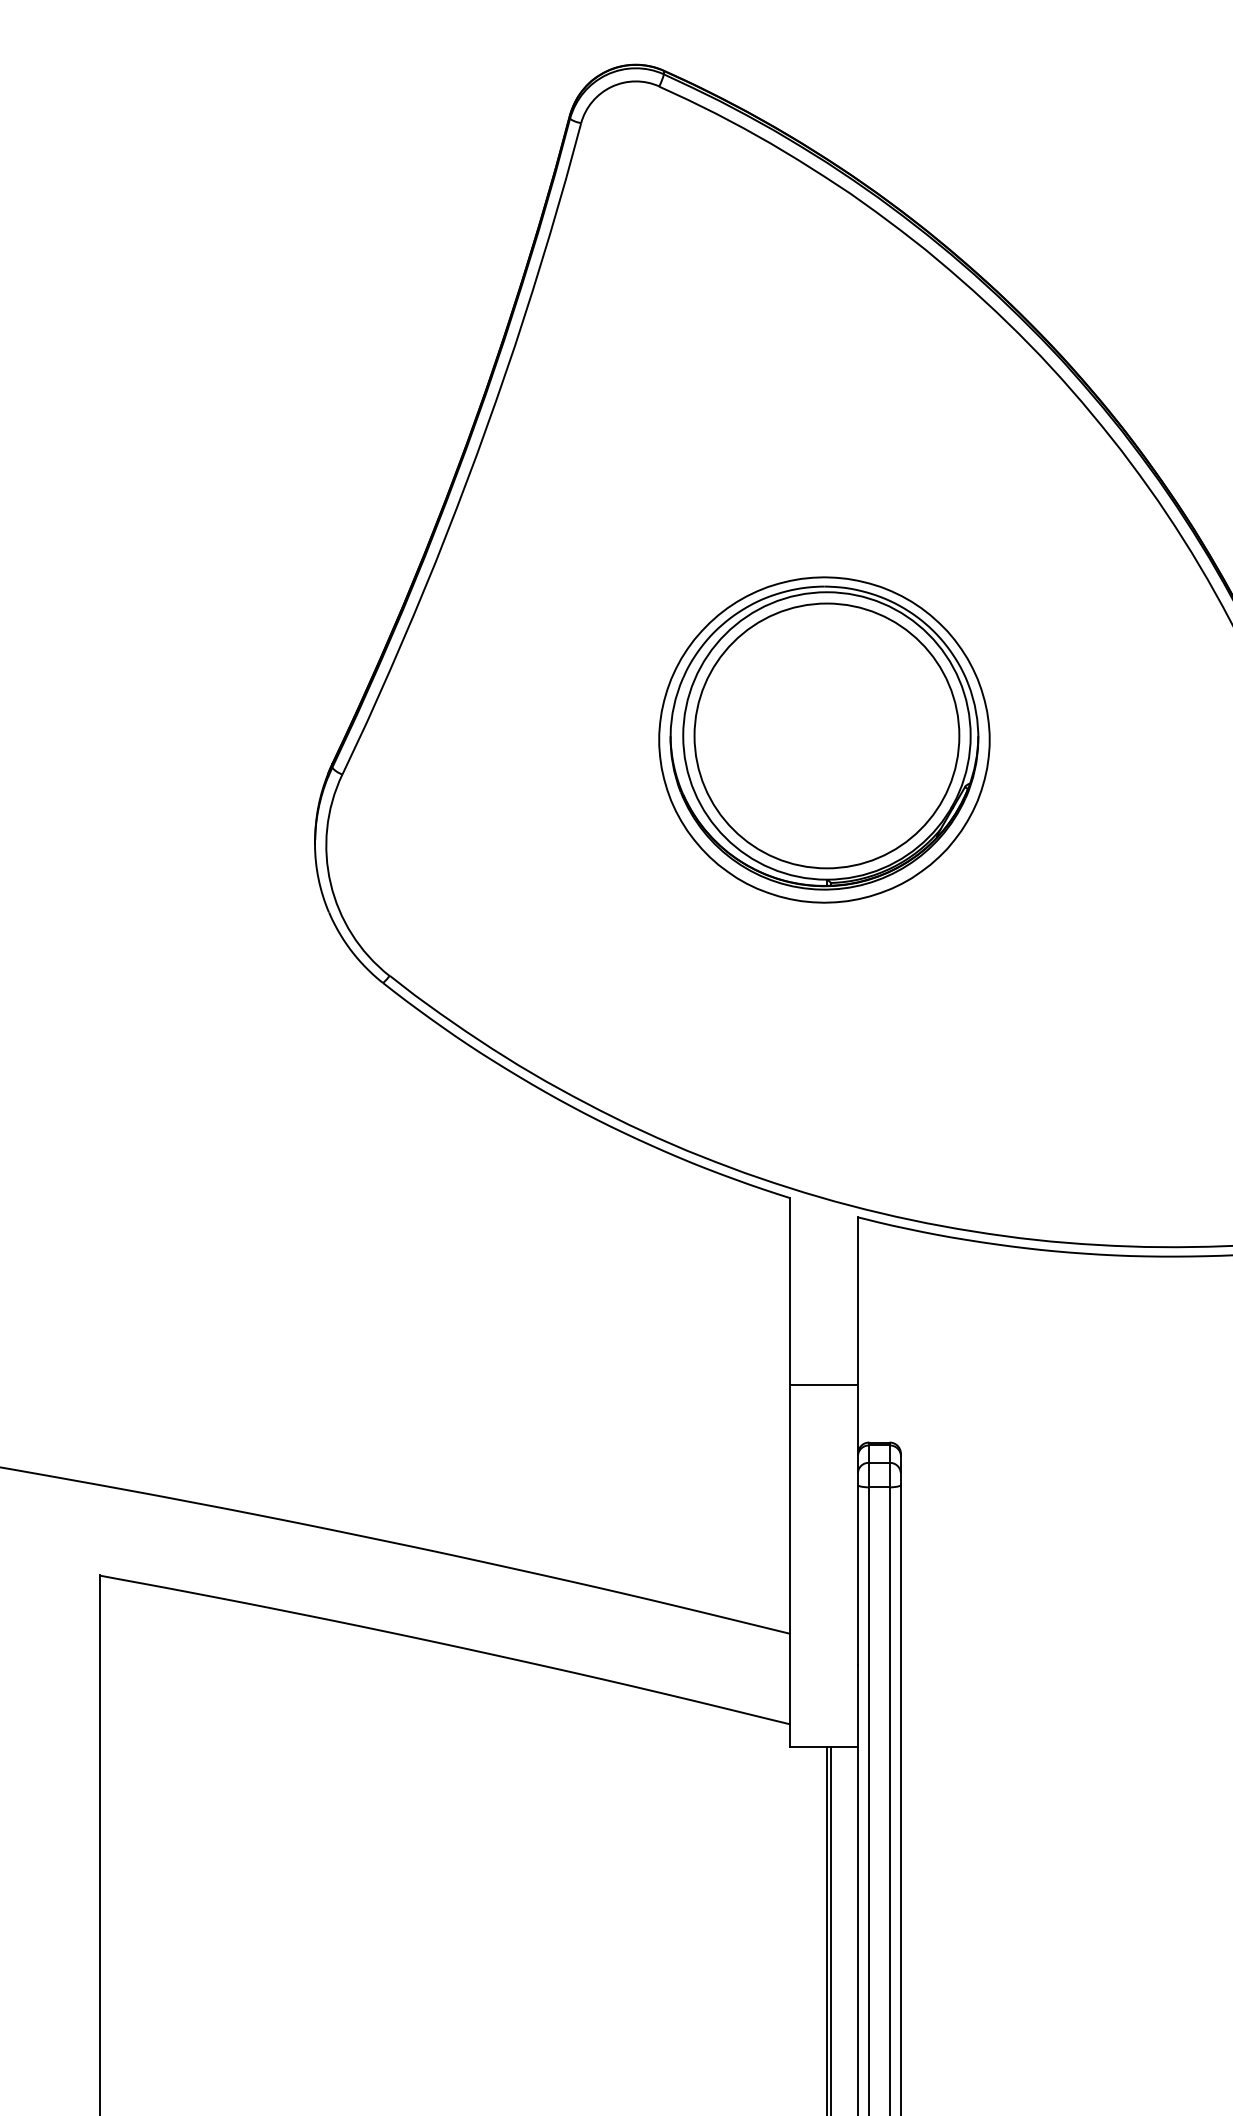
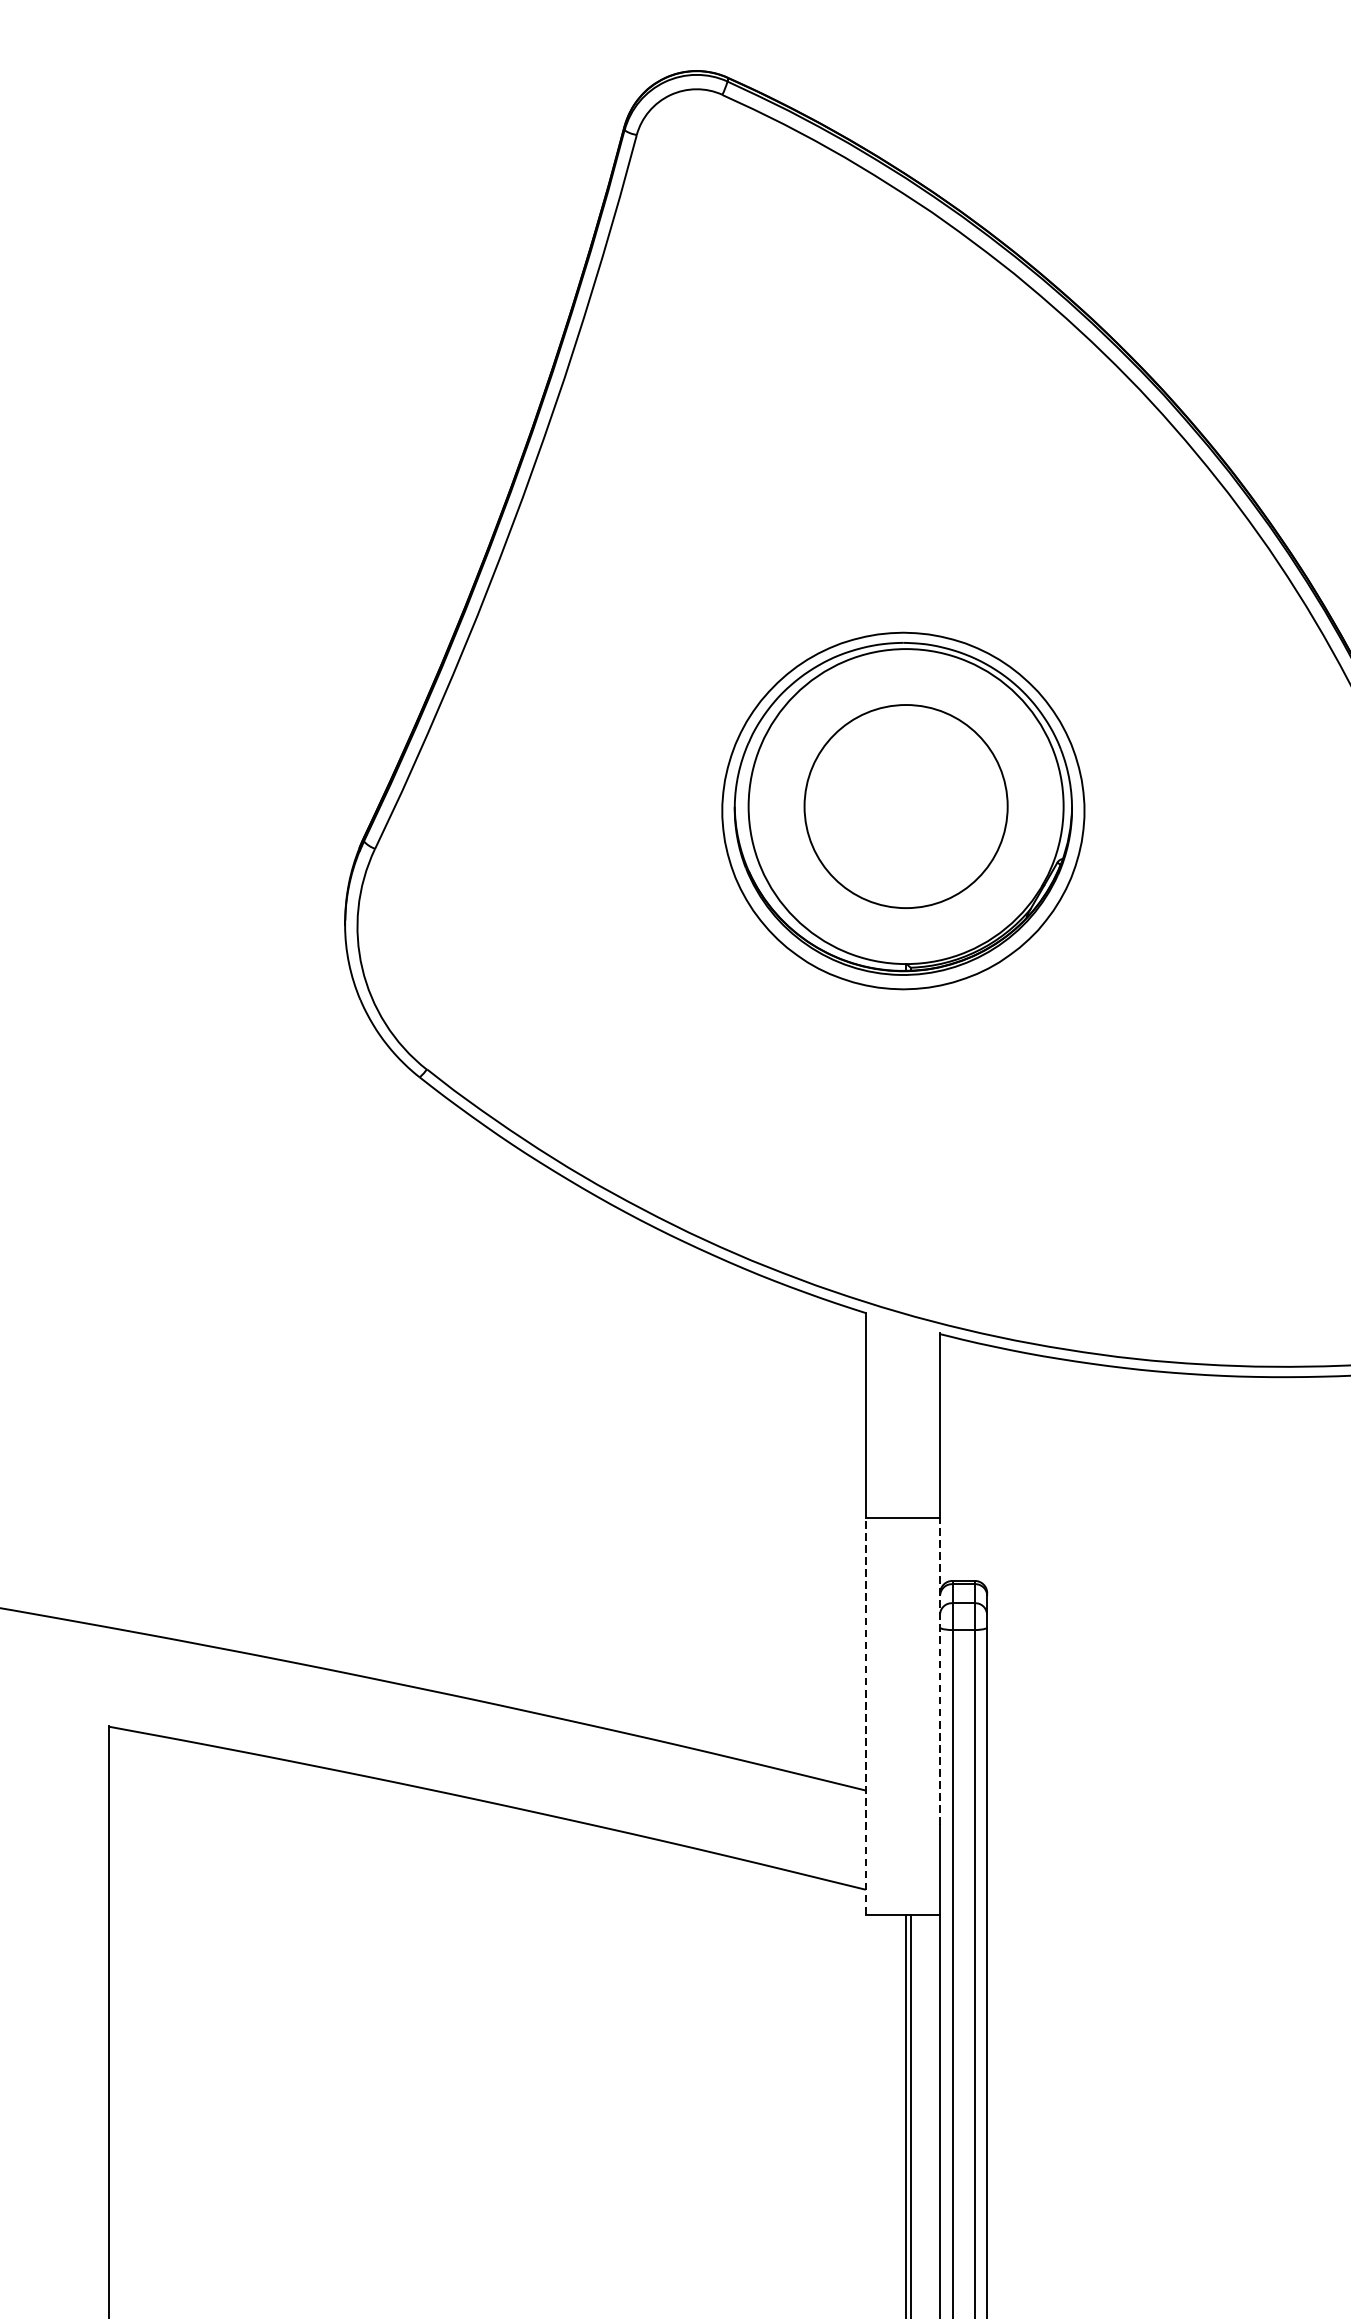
circle: (826, 735) -> (905, 806), size x0.7
line: (857, 1524) -> (939, 1670), solid -> dashed
line: (790, 1565) -> (866, 1715), solid -> dashed

